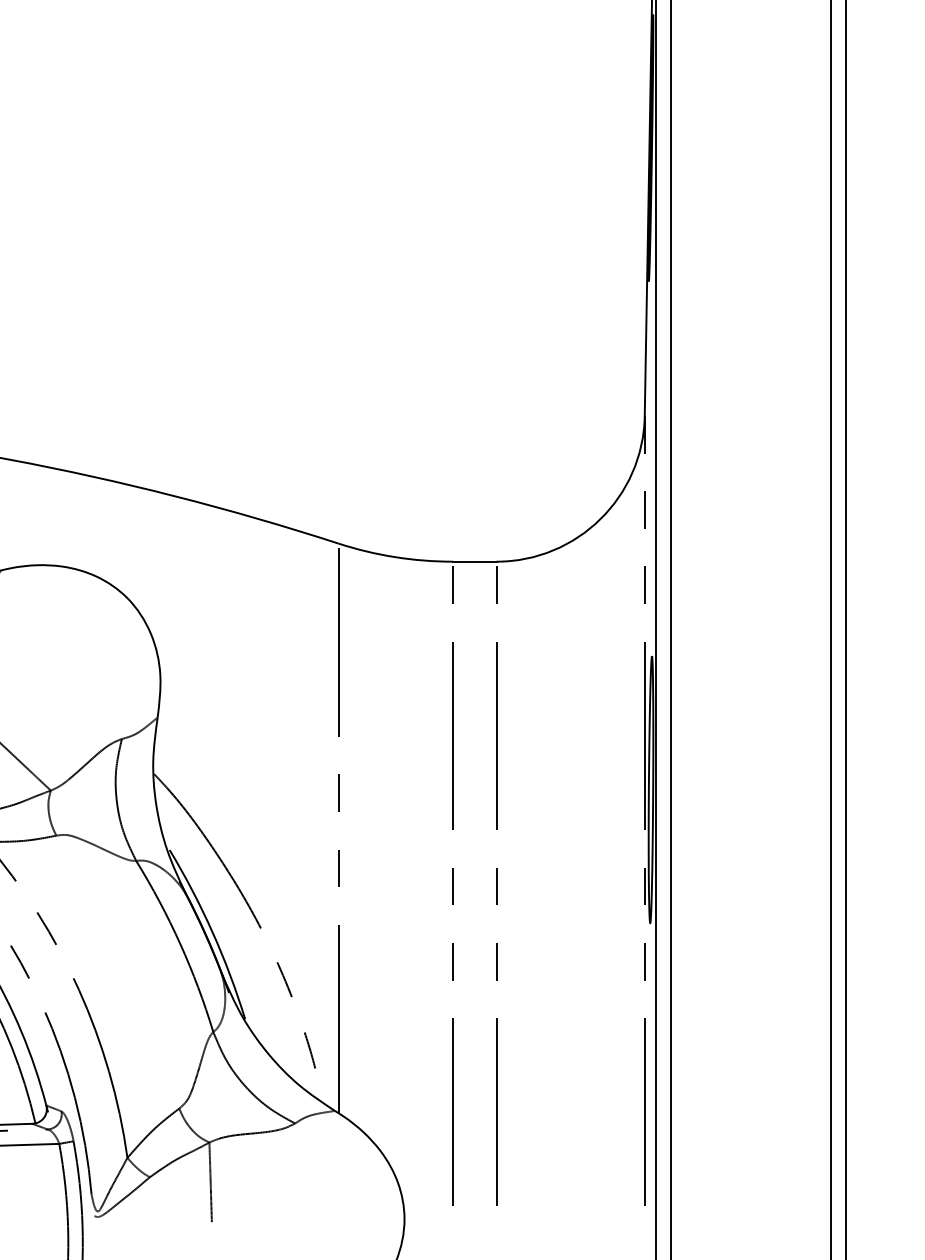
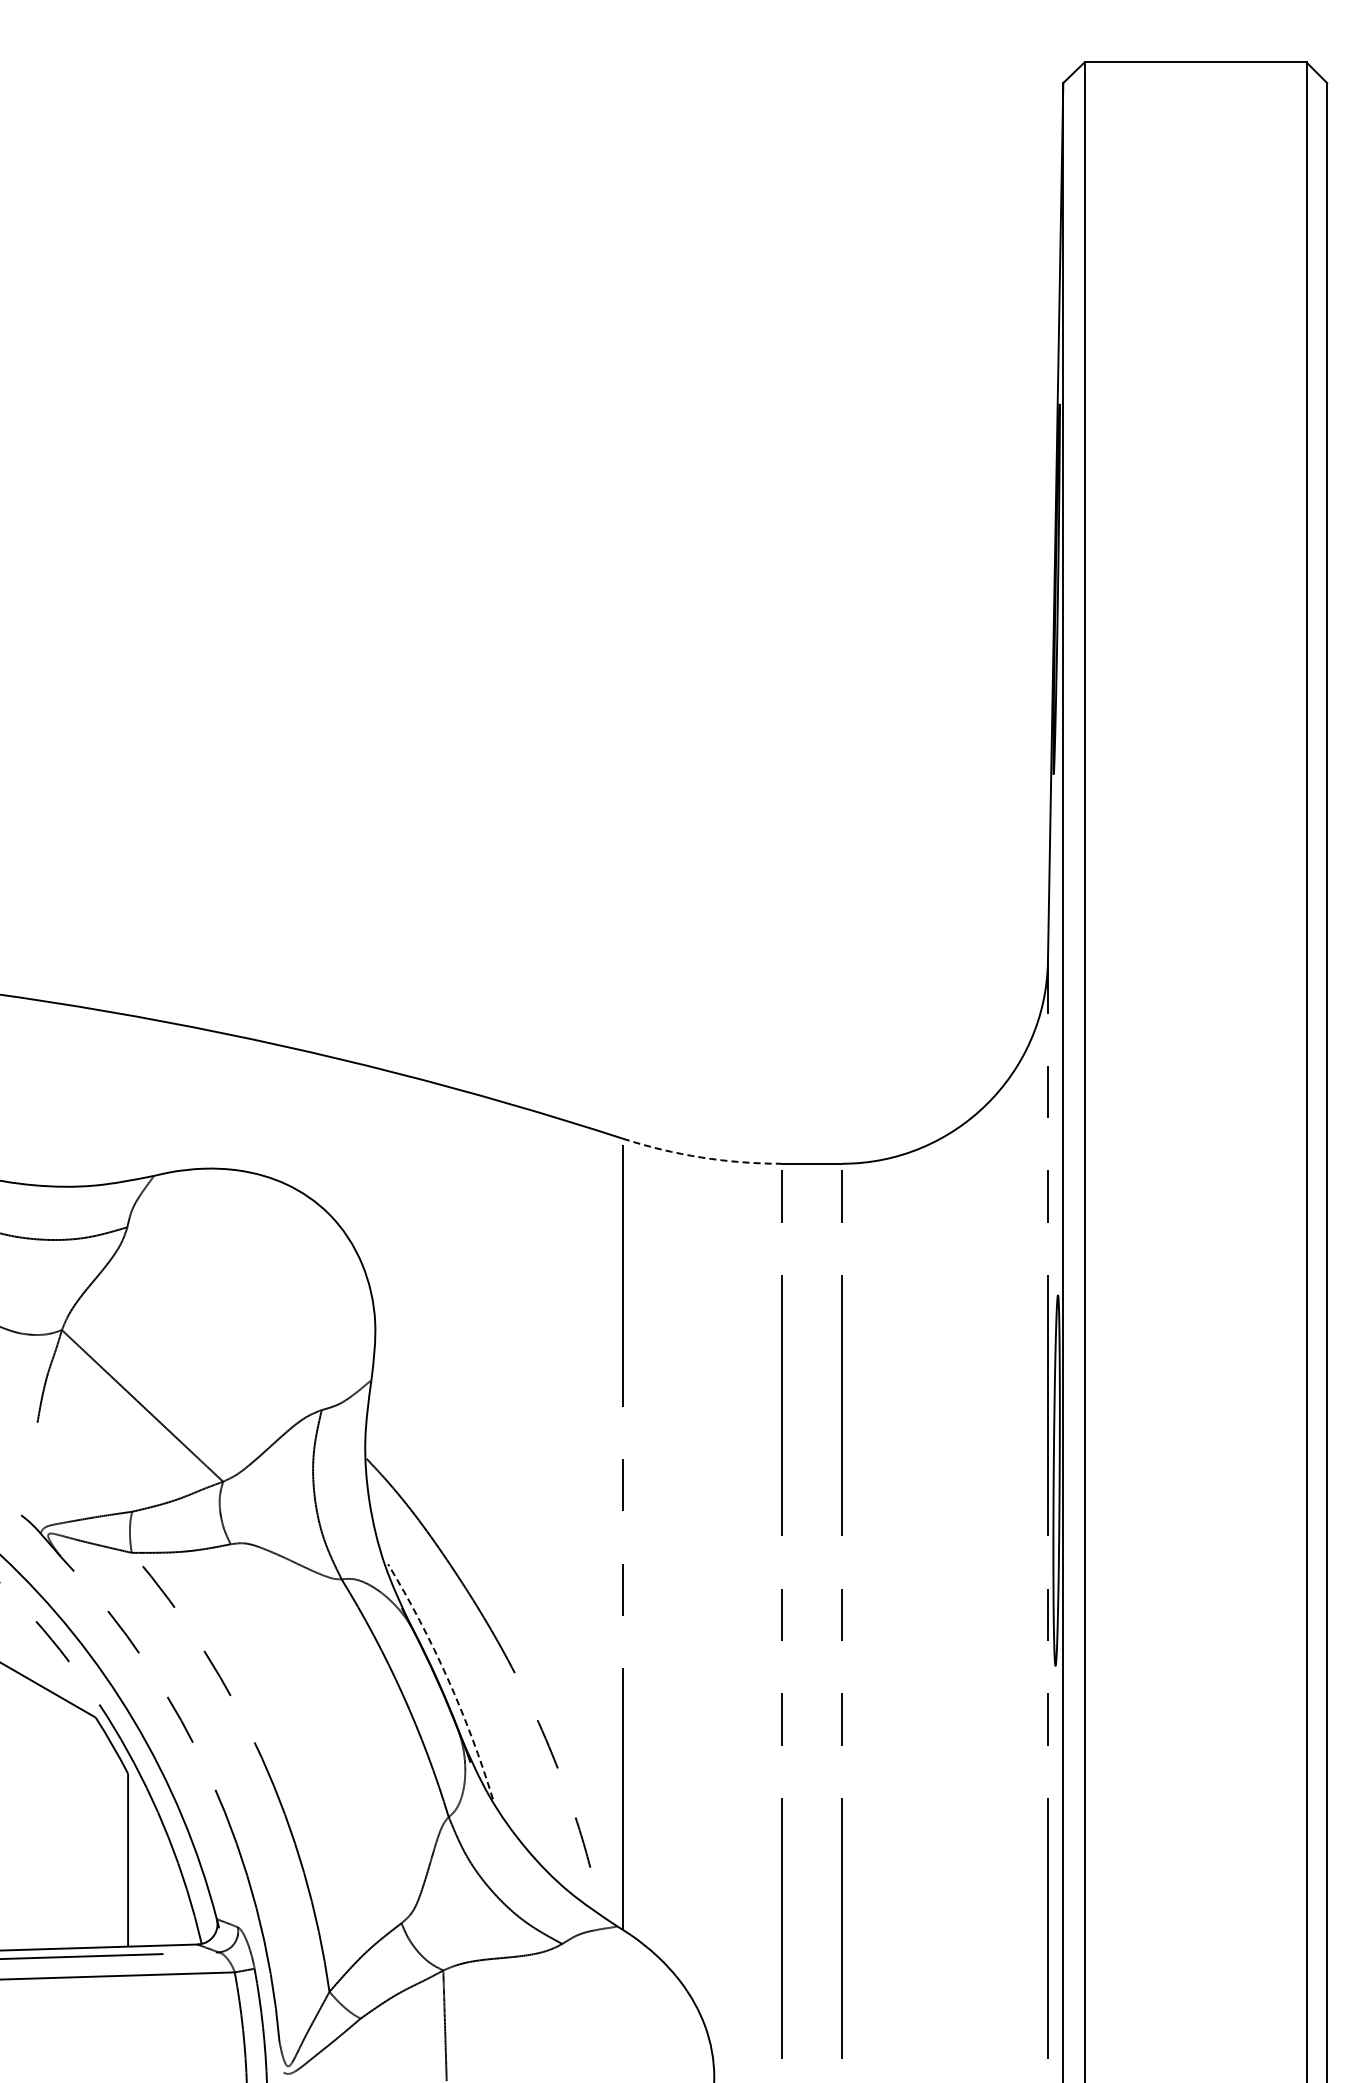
arc: (395, 557) -> (701, 1157), solid -> dashed
arc: (212, 932) -> (447, 1678), solid -> dashed

